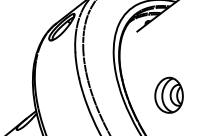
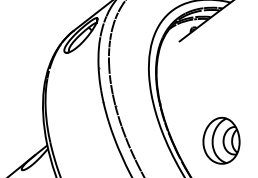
part: (169, 95) -> (221, 140), moved

